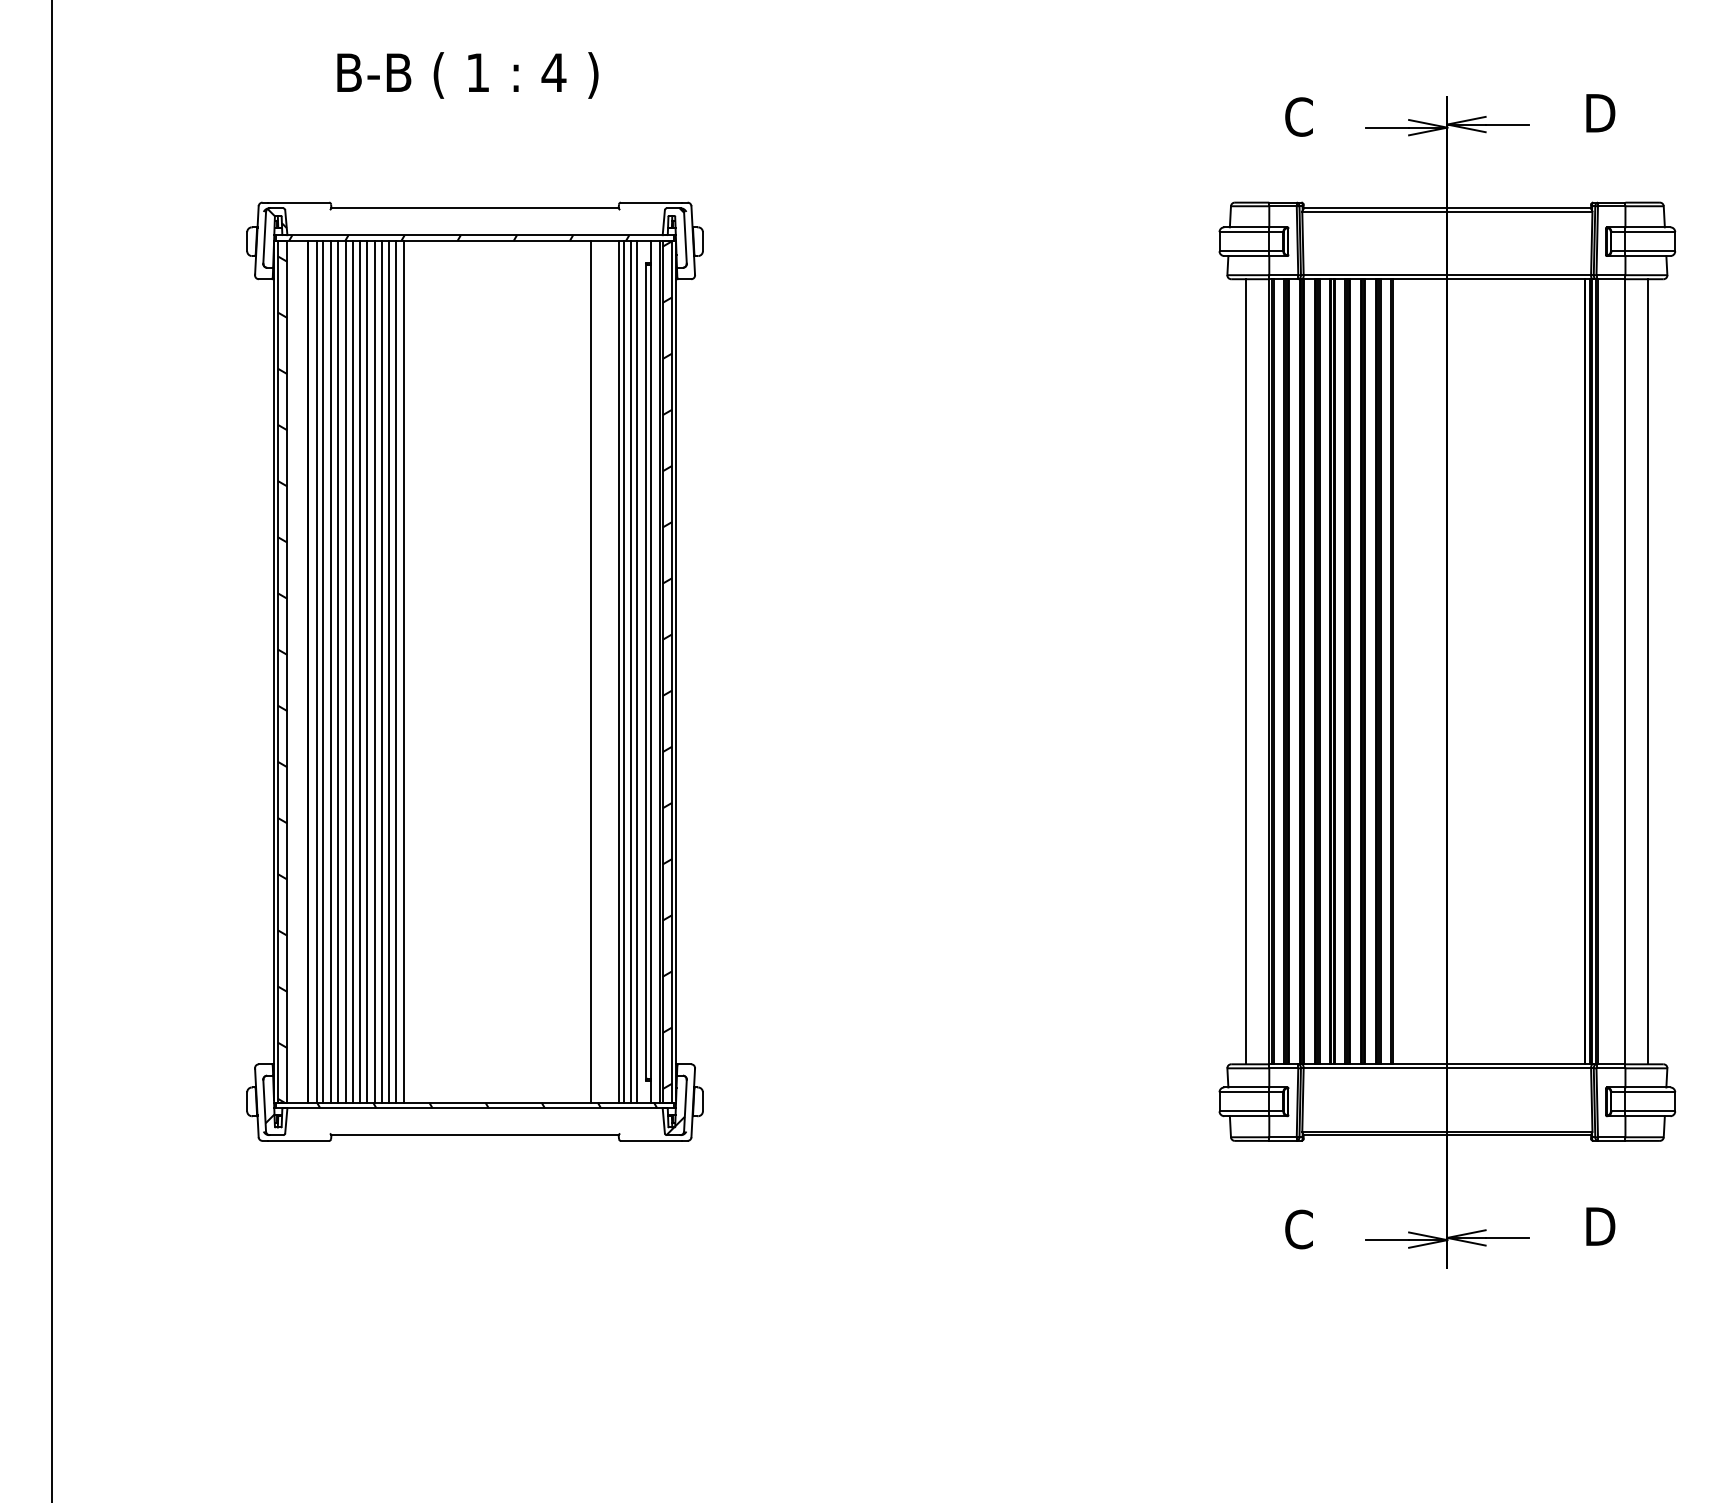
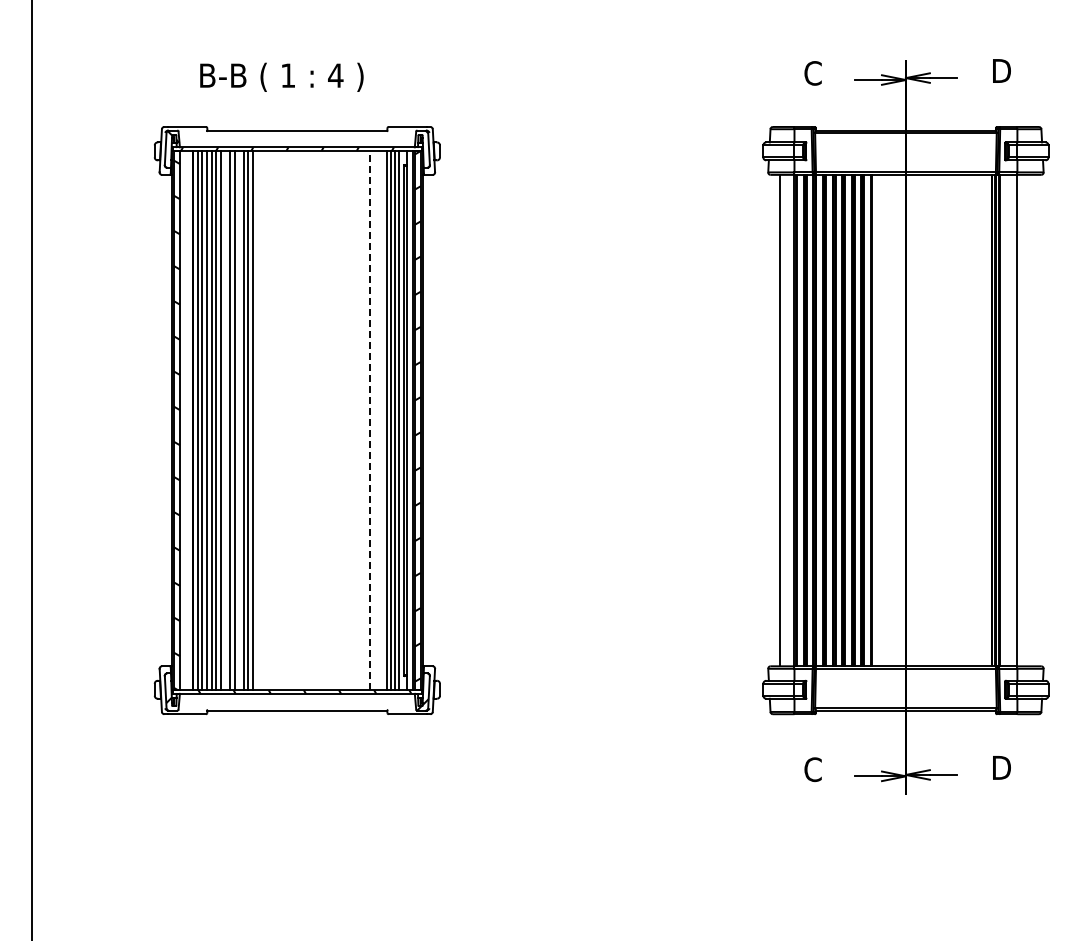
text: (467, 74) -> (281, 76), moved
line: (360, 671) -> (225, 420), removed
line: (380, 671) -> (238, 420), removed
line: (590, 671) -> (369, 420), solid -> dashed
line: (1647, 671) -> (1031, 420), removed

